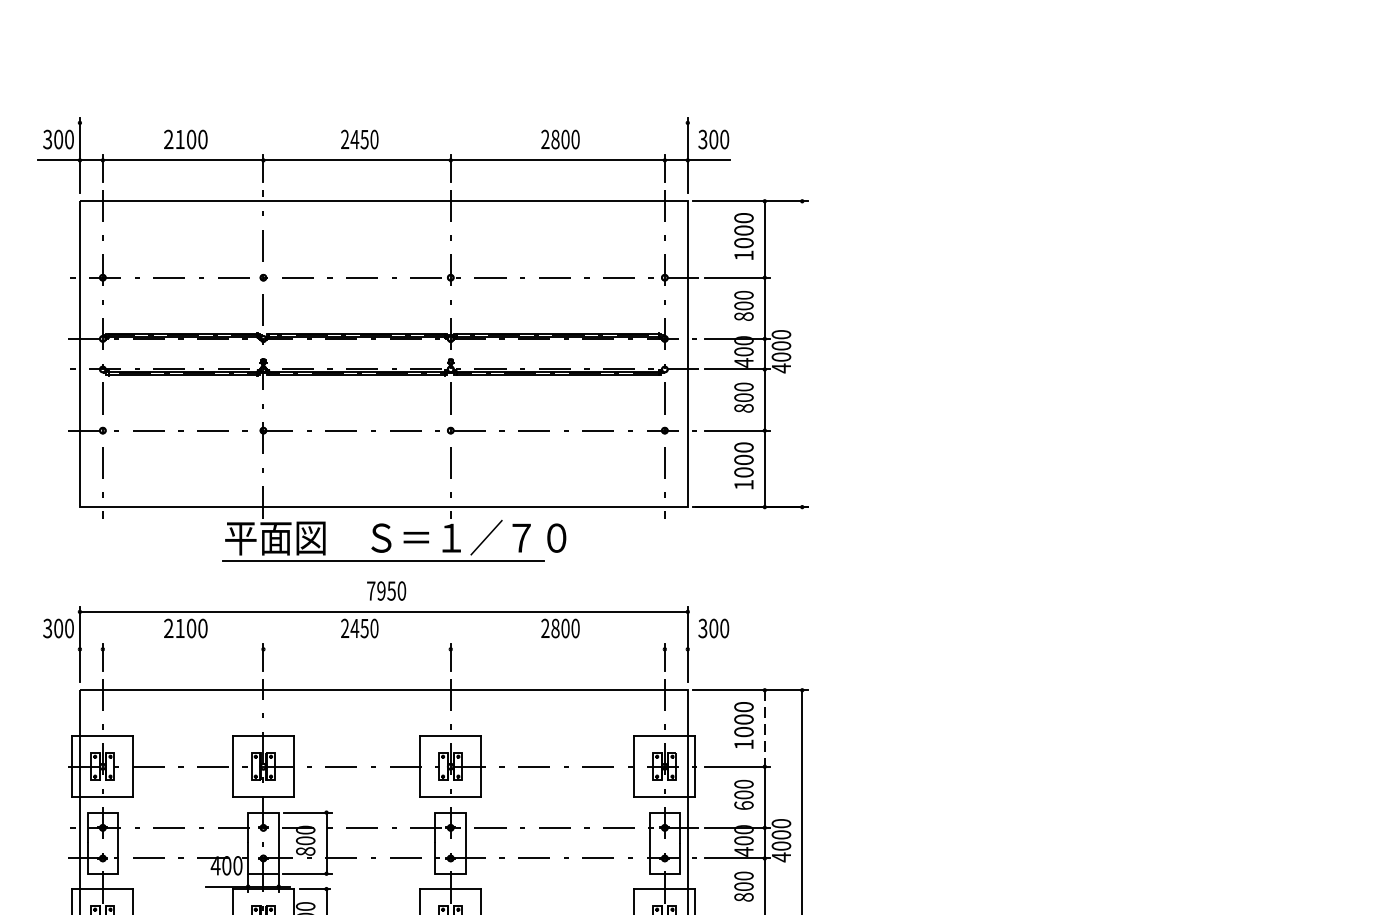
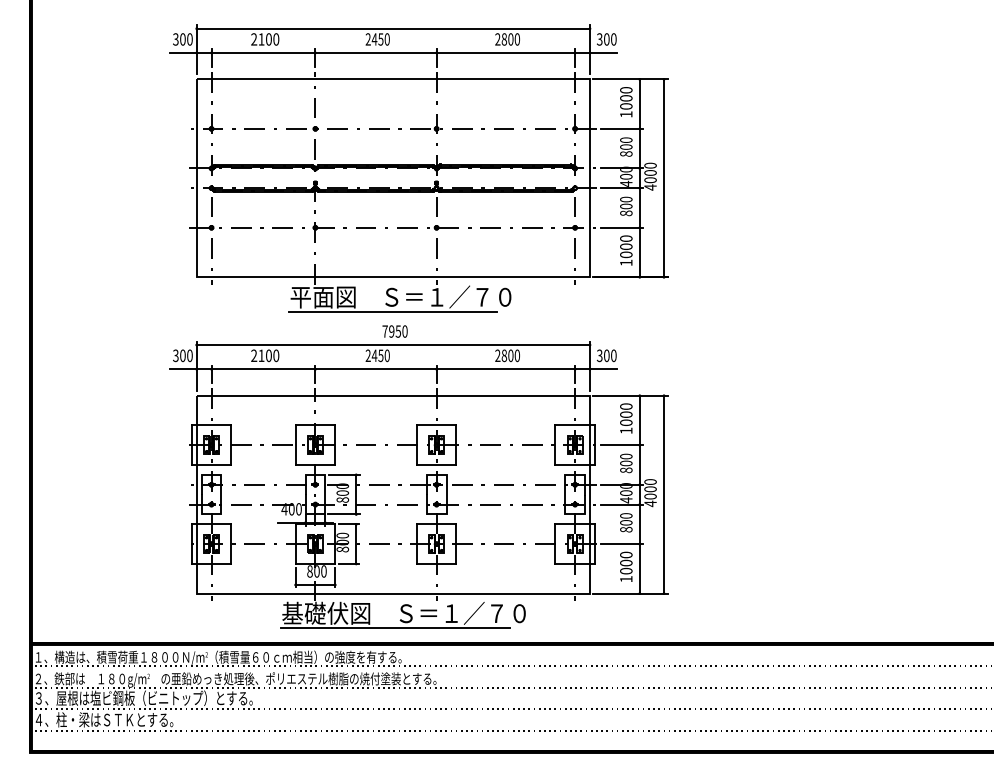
line: (382, 122) -> (392, 28), added
line: (802, 354) -> (664, 178), added
line: (384, 649) -> (393, 369), added
line: (764, 728) -> (639, 420), dashed -> solid
text: (744, 805) -> (626, 470), 600 -> 800

